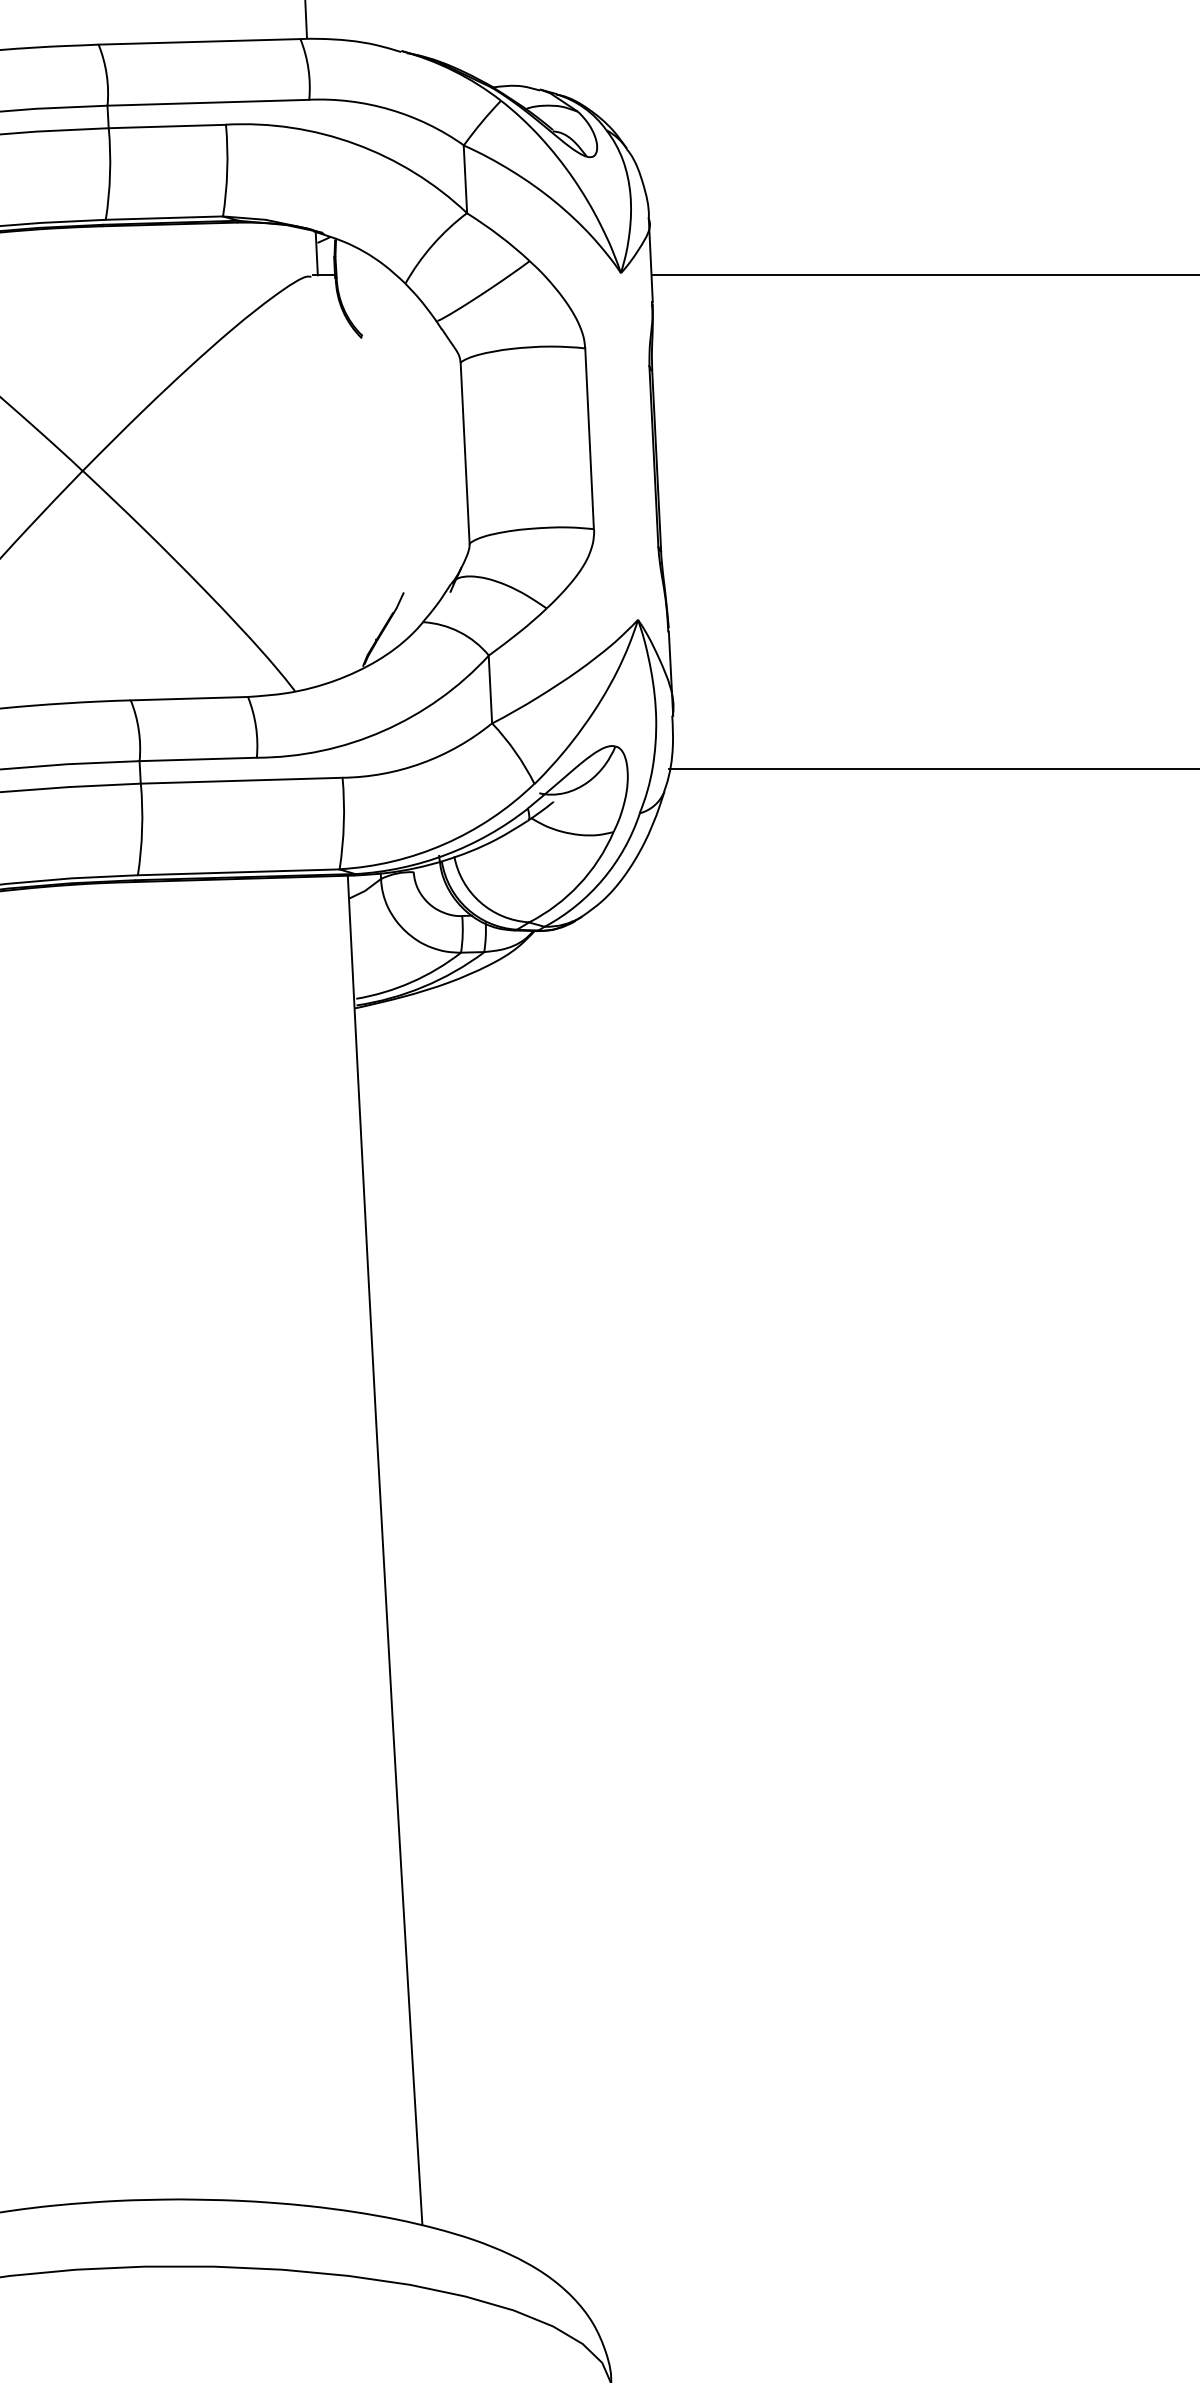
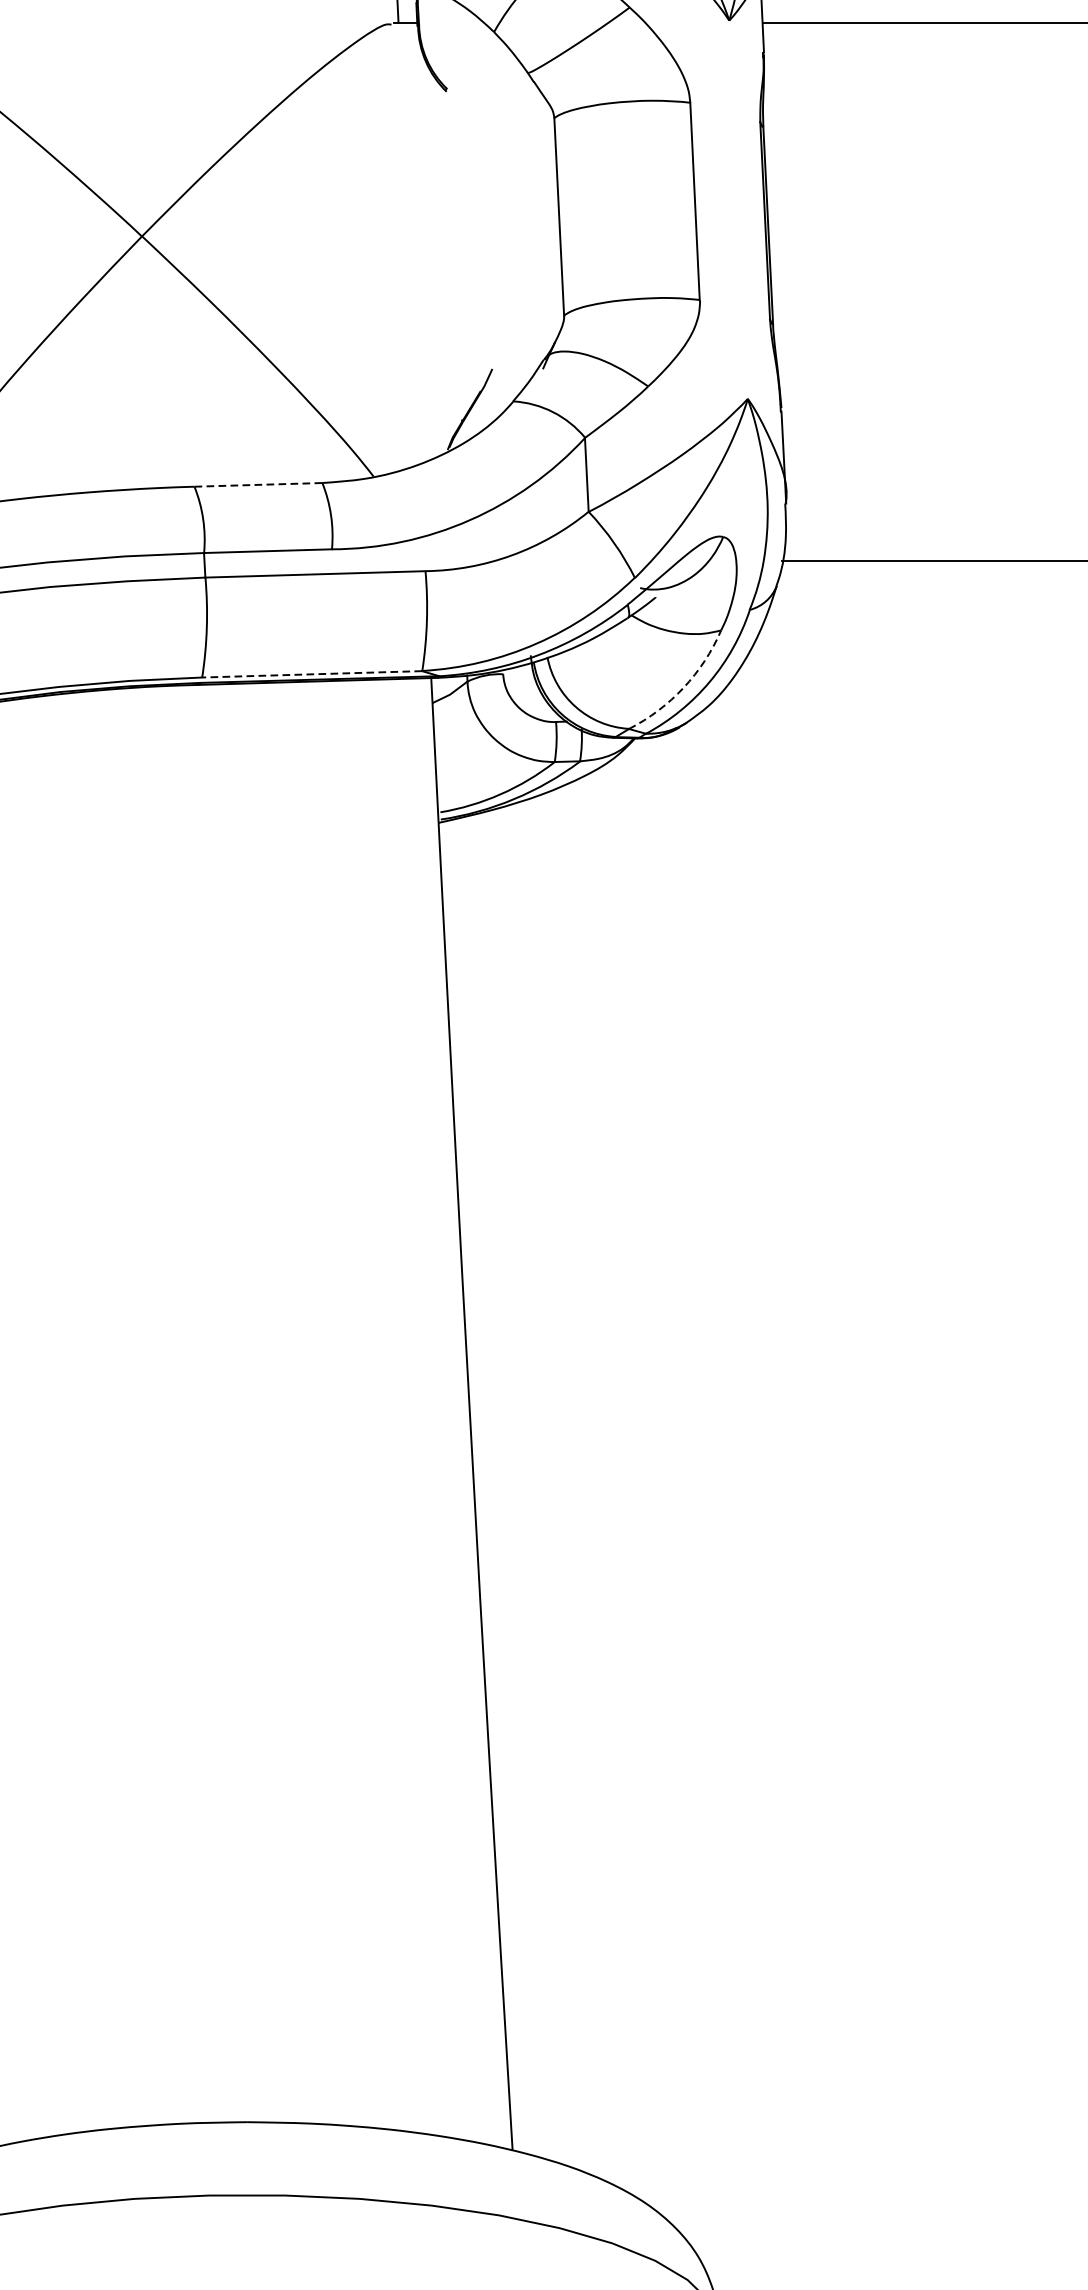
line: (189, 698) -> (258, 484), solid -> dashed
line: (238, 872) -> (311, 674), solid -> dashed
arc: (579, 884) -> (684, 687), solid -> dashed

